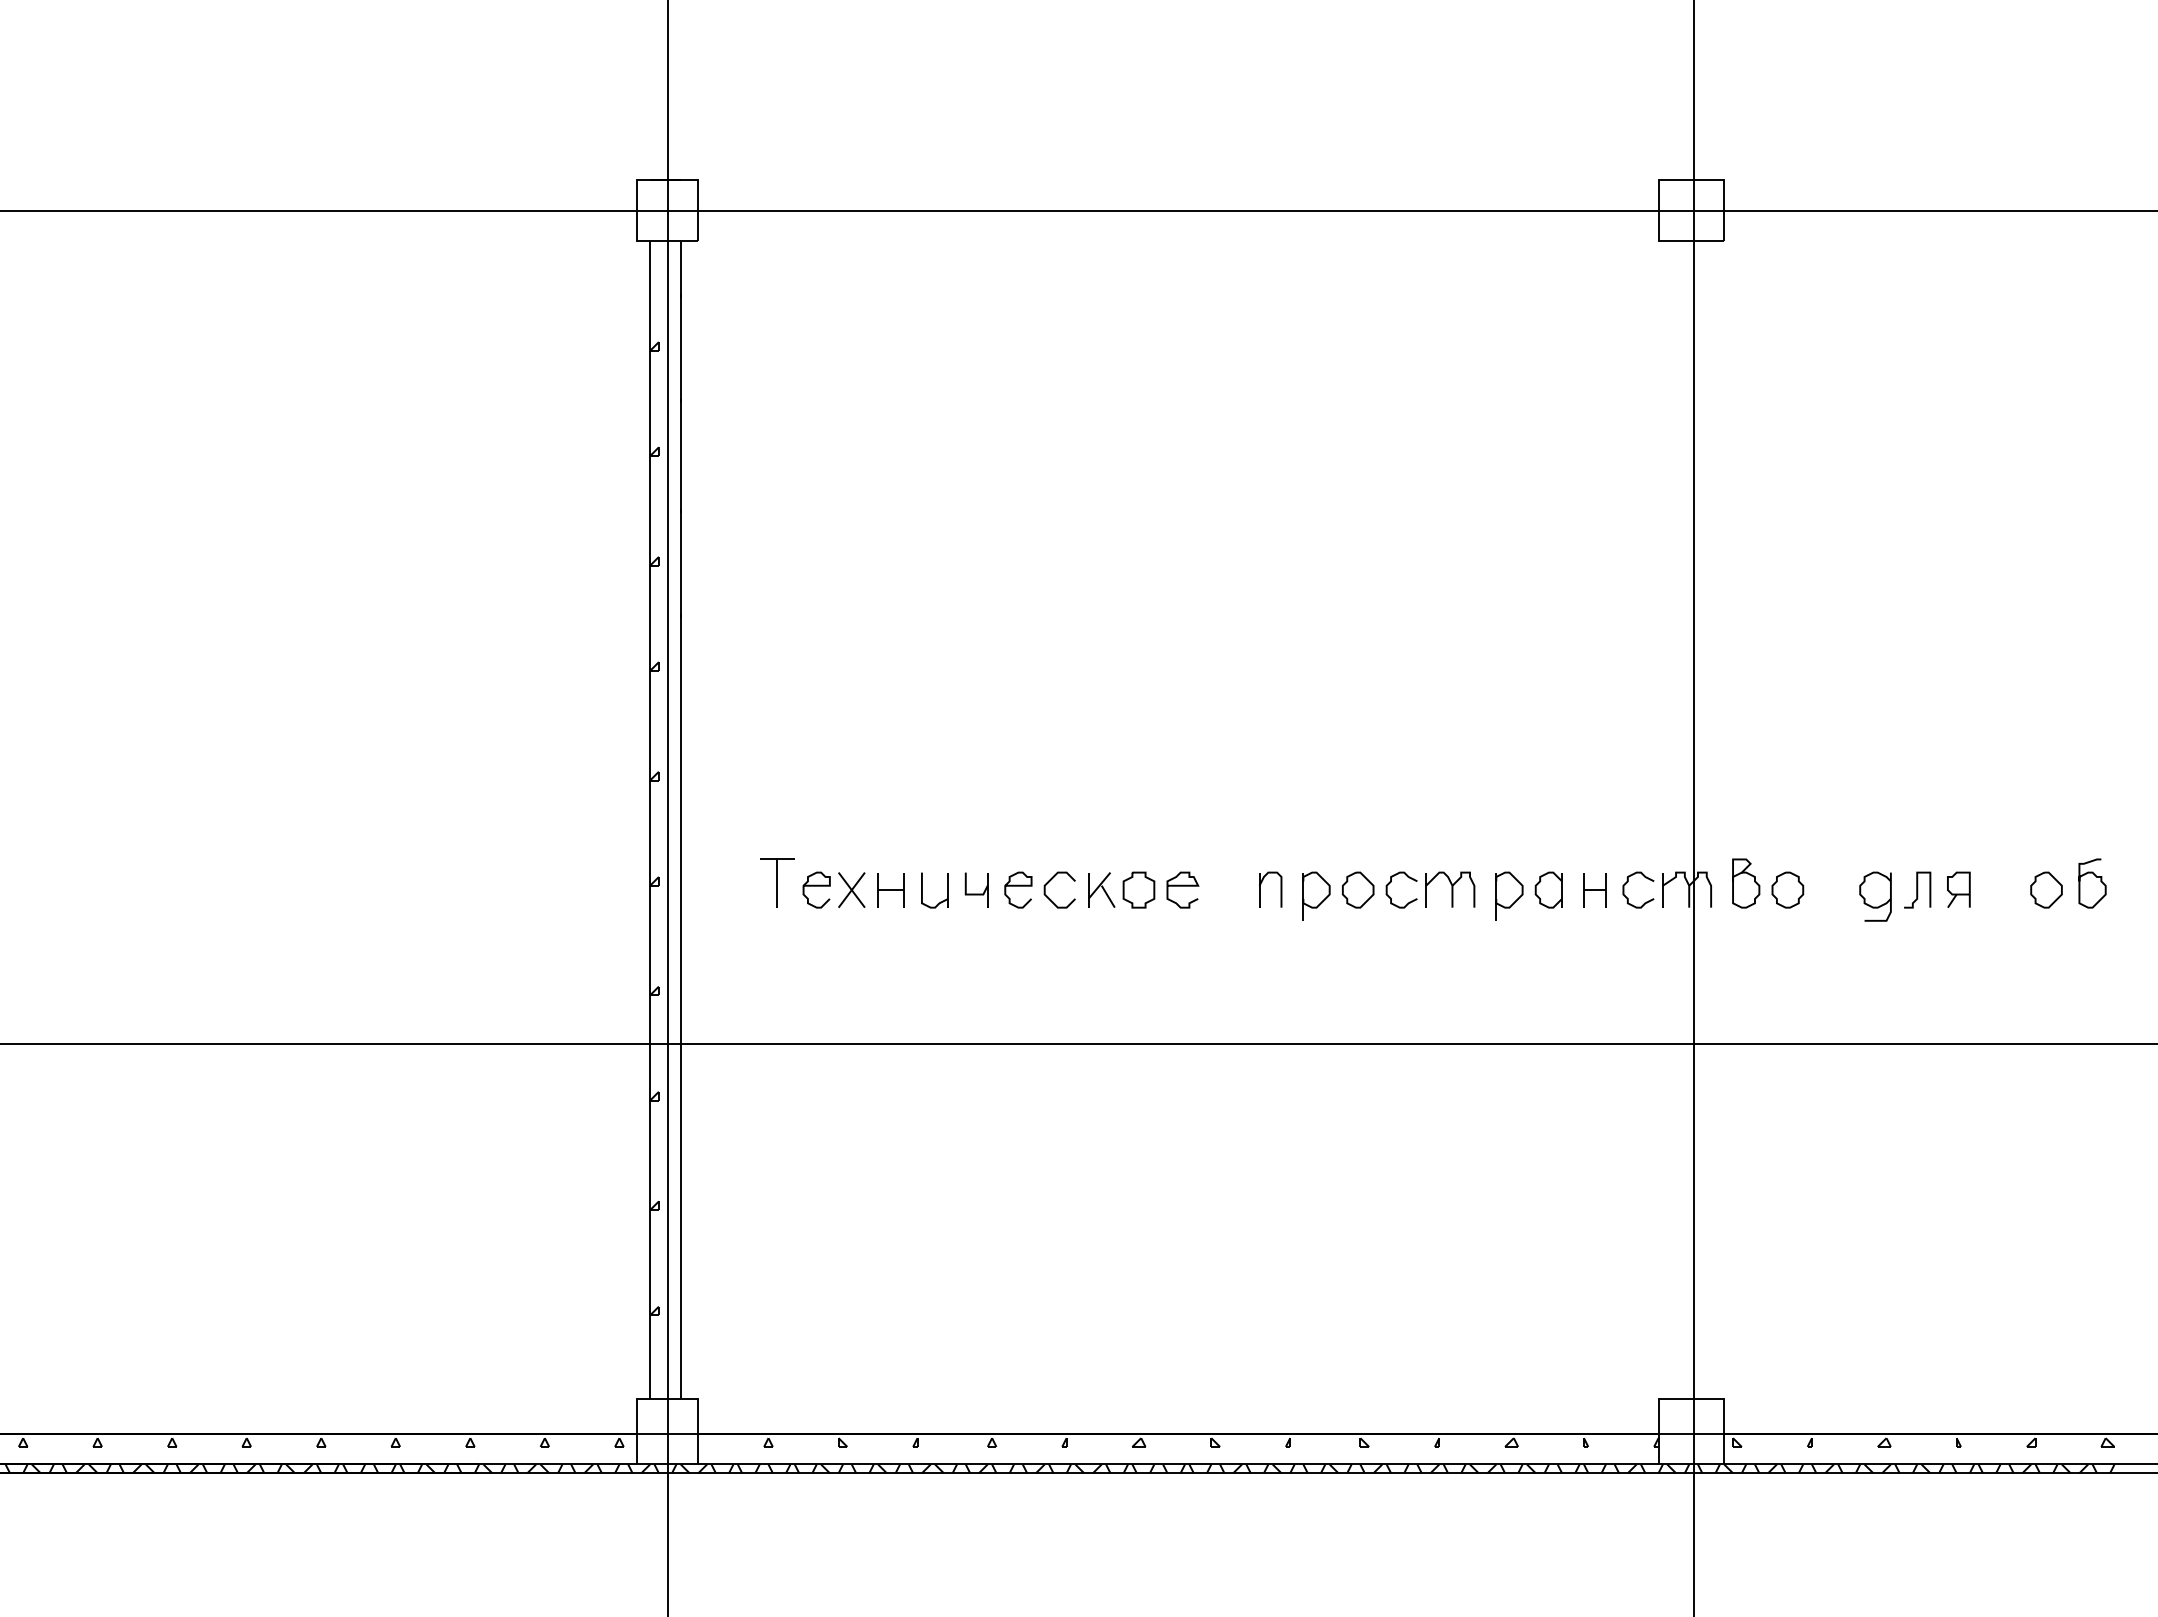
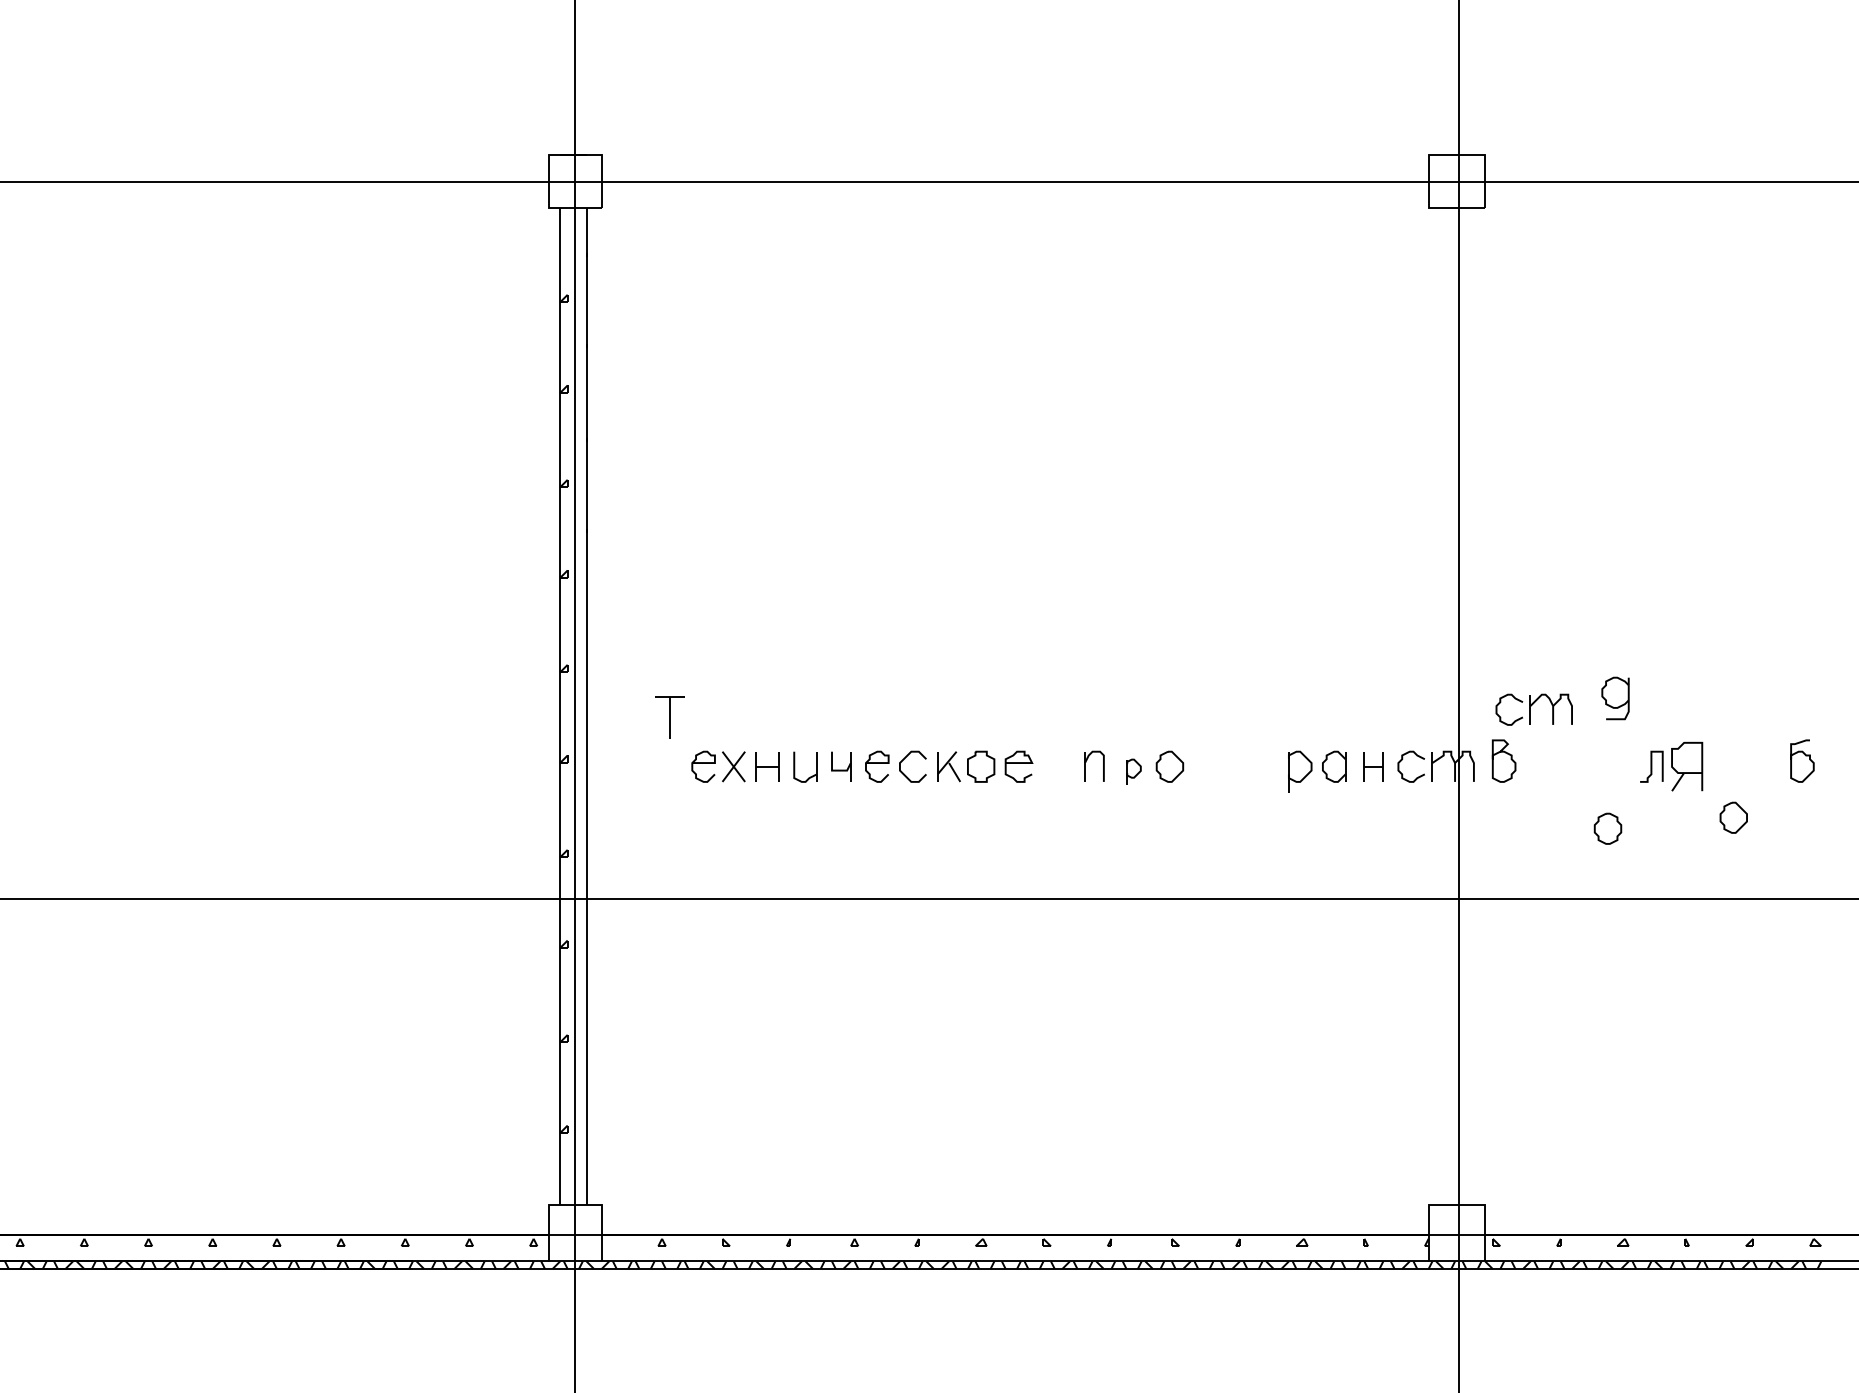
part: (777, 882) -> (669, 717), moved
part: (1429, 889) -> (1533, 709), moved
part: (1787, 889) -> (1607, 828), moved
part: (1959, 889) -> (1687, 766), size x1.6
part: (2046, 889) -> (1733, 817), moved
part: (1315, 895) -> (1133, 771), size x0.6
part: (1875, 896) -> (1615, 698), moved

